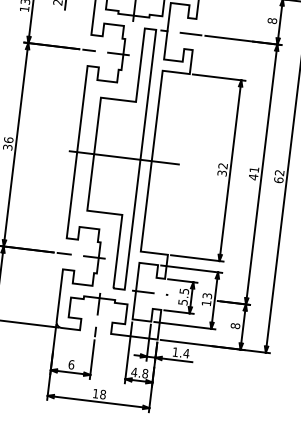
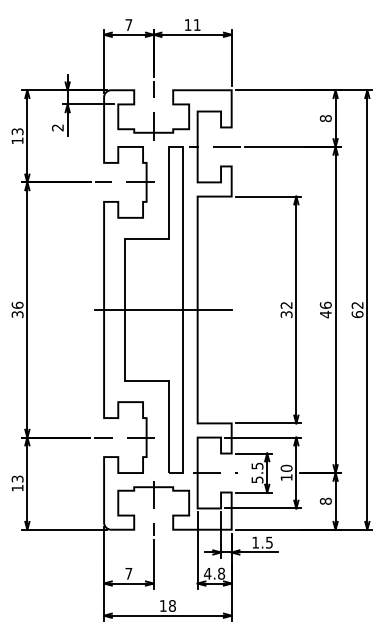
text: (254, 169) -> (325, 304), 41 -> 46
text: (207, 295) -> (286, 467), 13 -> 10
text: (186, 353) -> (269, 542), 1.4 -> 1.5
text: (71, 364) -> (128, 573), 6 -> 7

